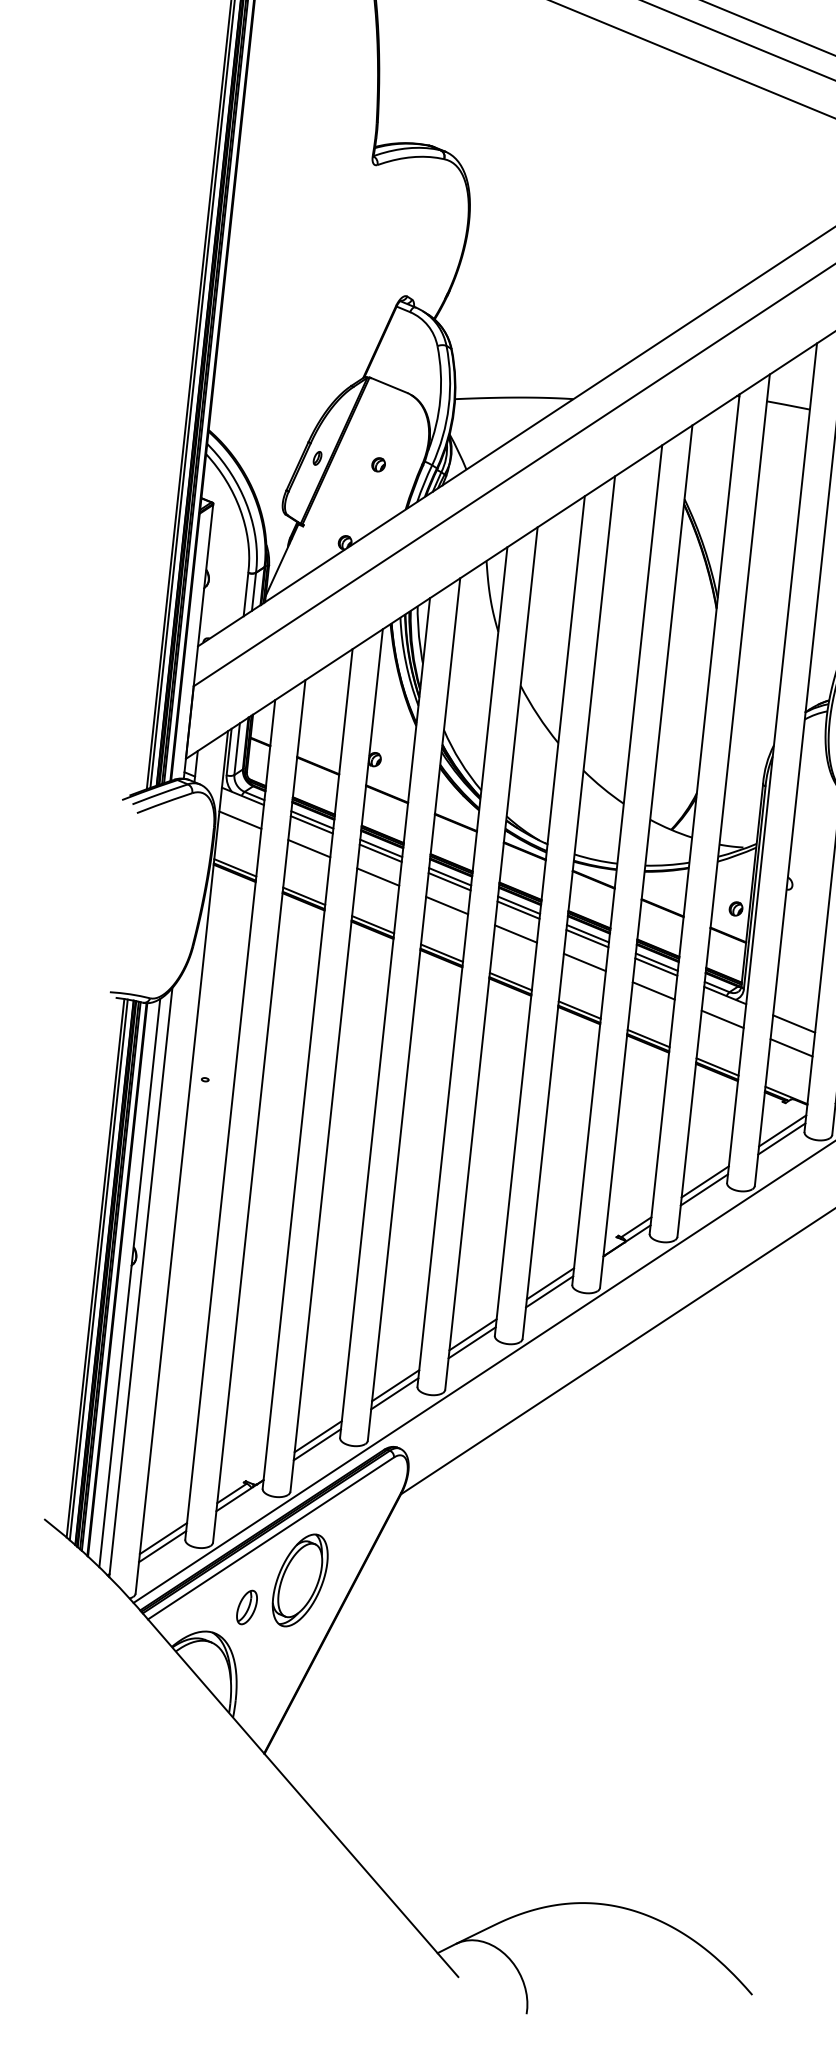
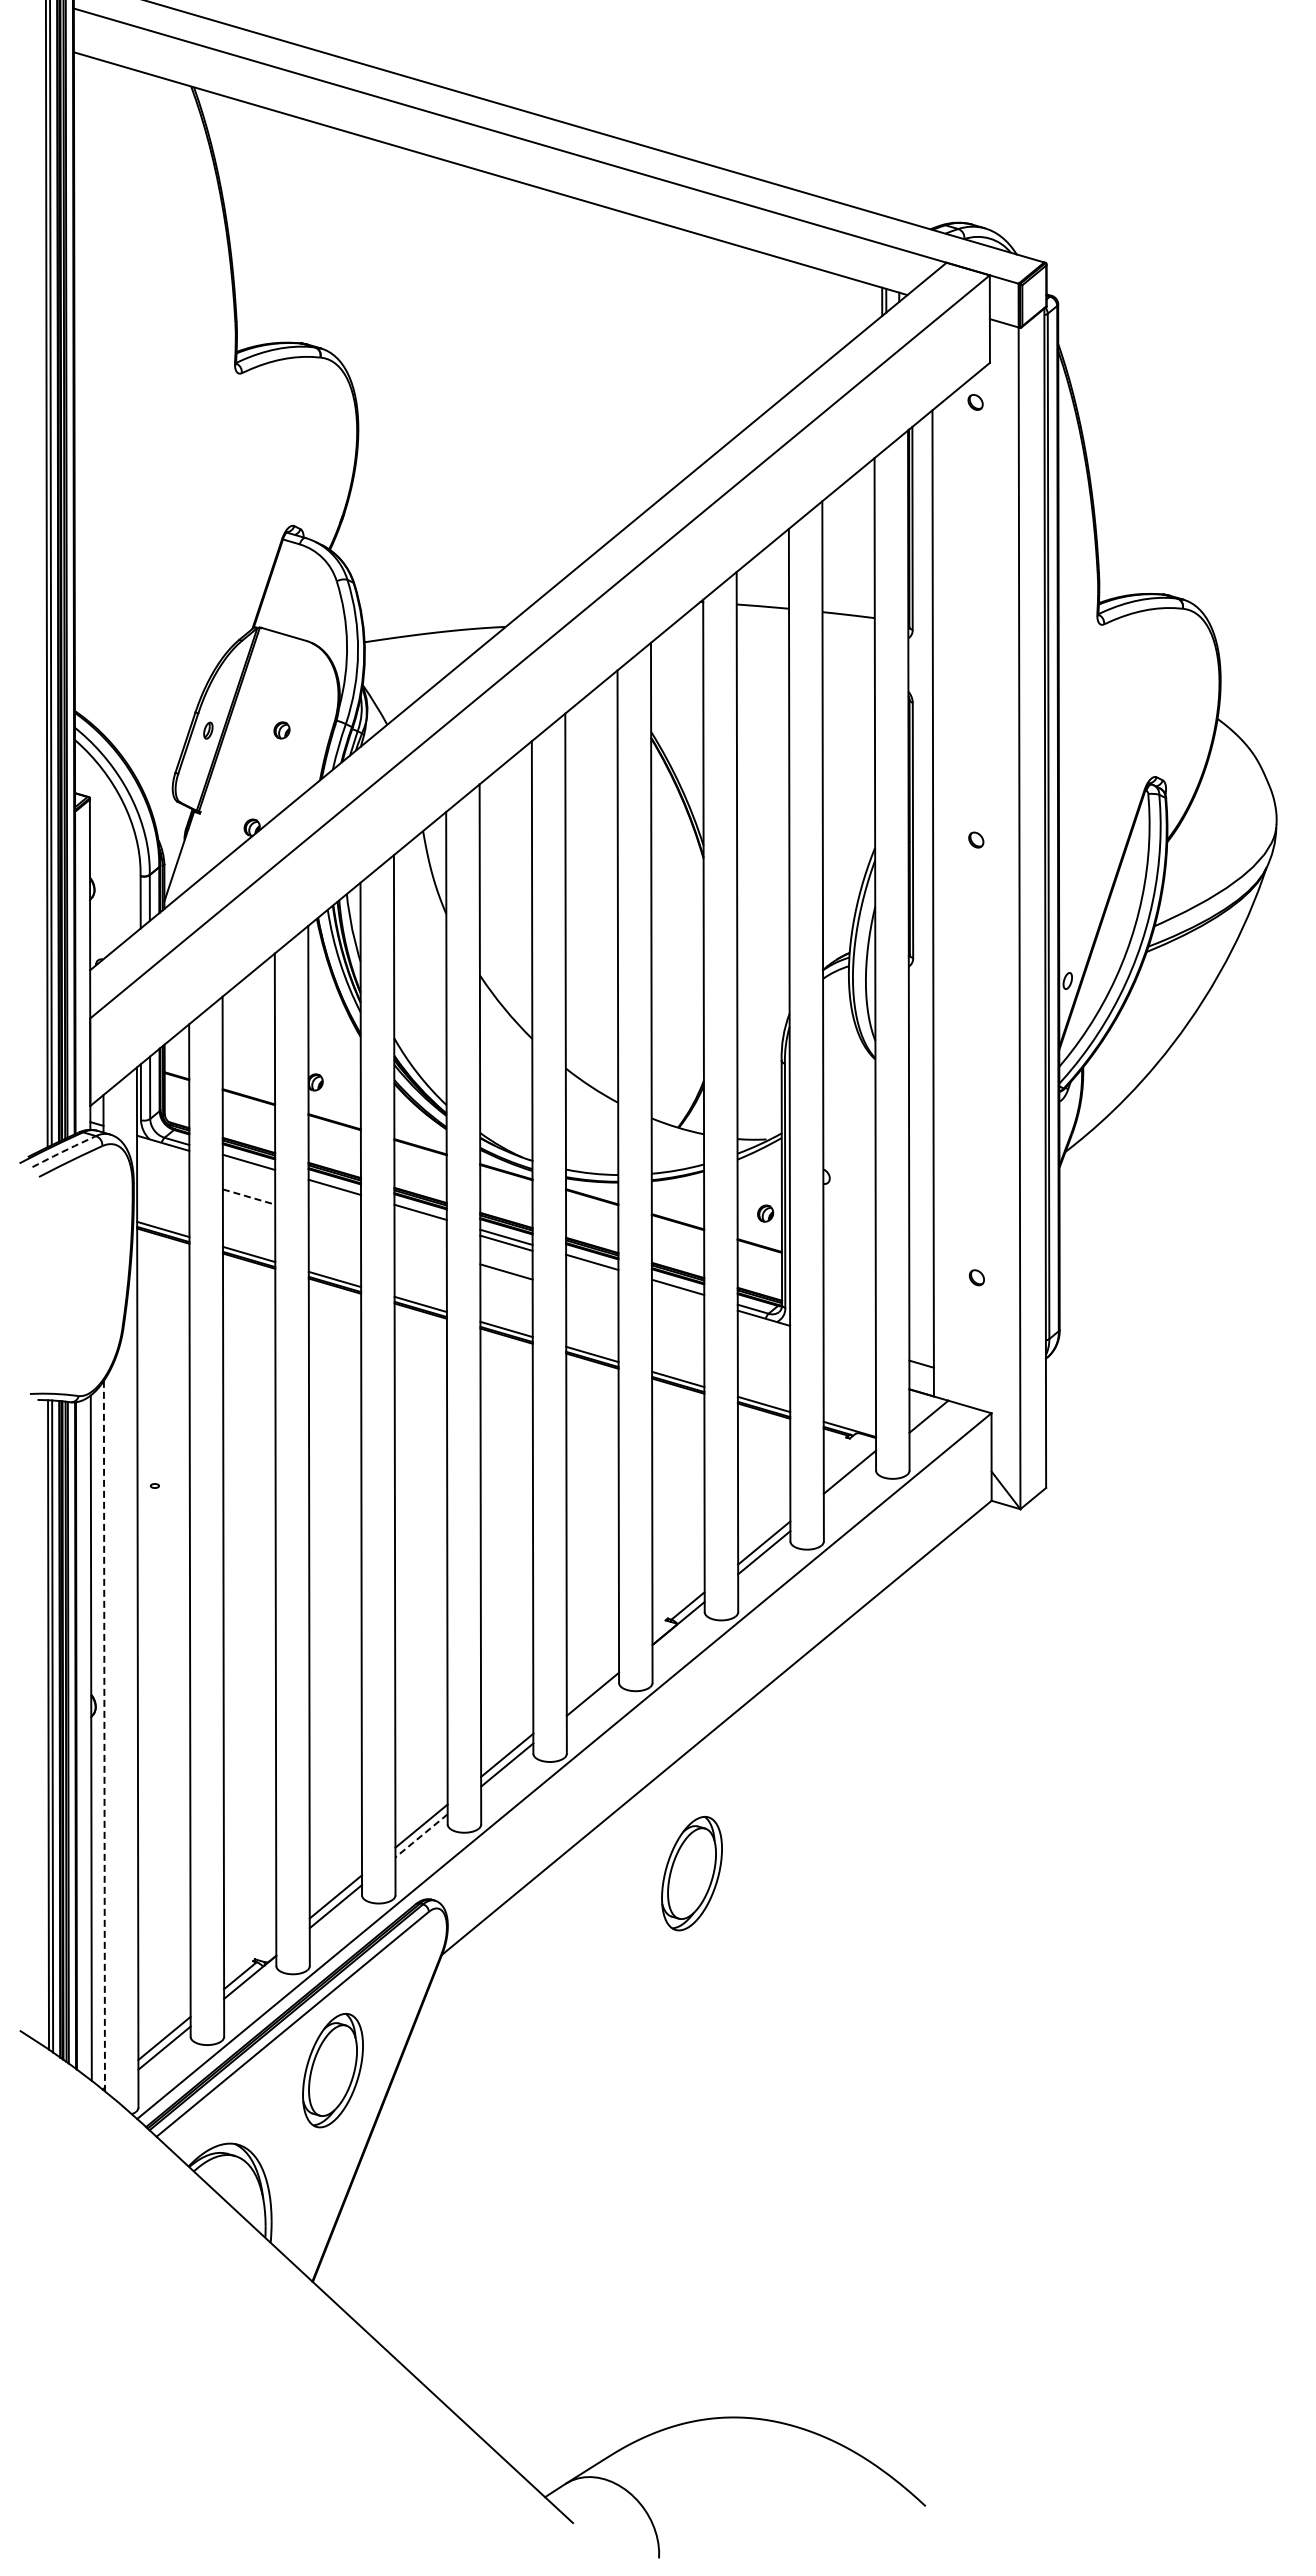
line: (160, 794) -> (64, 1151), solid -> dashed
line: (240, 819) -> (163, 1171), removed
line: (311, 824) -> (248, 1167), removed
line: (309, 849) -> (249, 1197), solid -> dashed
line: (380, 852) -> (334, 1192), removed
line: (377, 876) -> (334, 1221), removed
line: (449, 881) -> (420, 1217), removed
line: (446, 905) -> (420, 1246), removed
line: (587, 938) -> (592, 1267), removed
line: (585, 962) -> (592, 1296), removed
line: (655, 966) -> (677, 1292), removed
line: (654, 990) -> (678, 1321), removed
line: (722, 1018) -> (763, 1346), removed
line: (793, 1023) -> (849, 1342), removed
line: (791, 1047) -> (849, 1371), removed
line: (781, 1138) -> (849, 1481), removed
line: (140, 1282) -> (104, 1736), solid -> dashed
line: (550, 1283) -> (592, 1684), removed
line: (394, 1393) -> (421, 1835), solid -> dashed
part: (615, 1449) -> (691, 1873), added
part: (246, 1607) -> (272, 2109), removed

